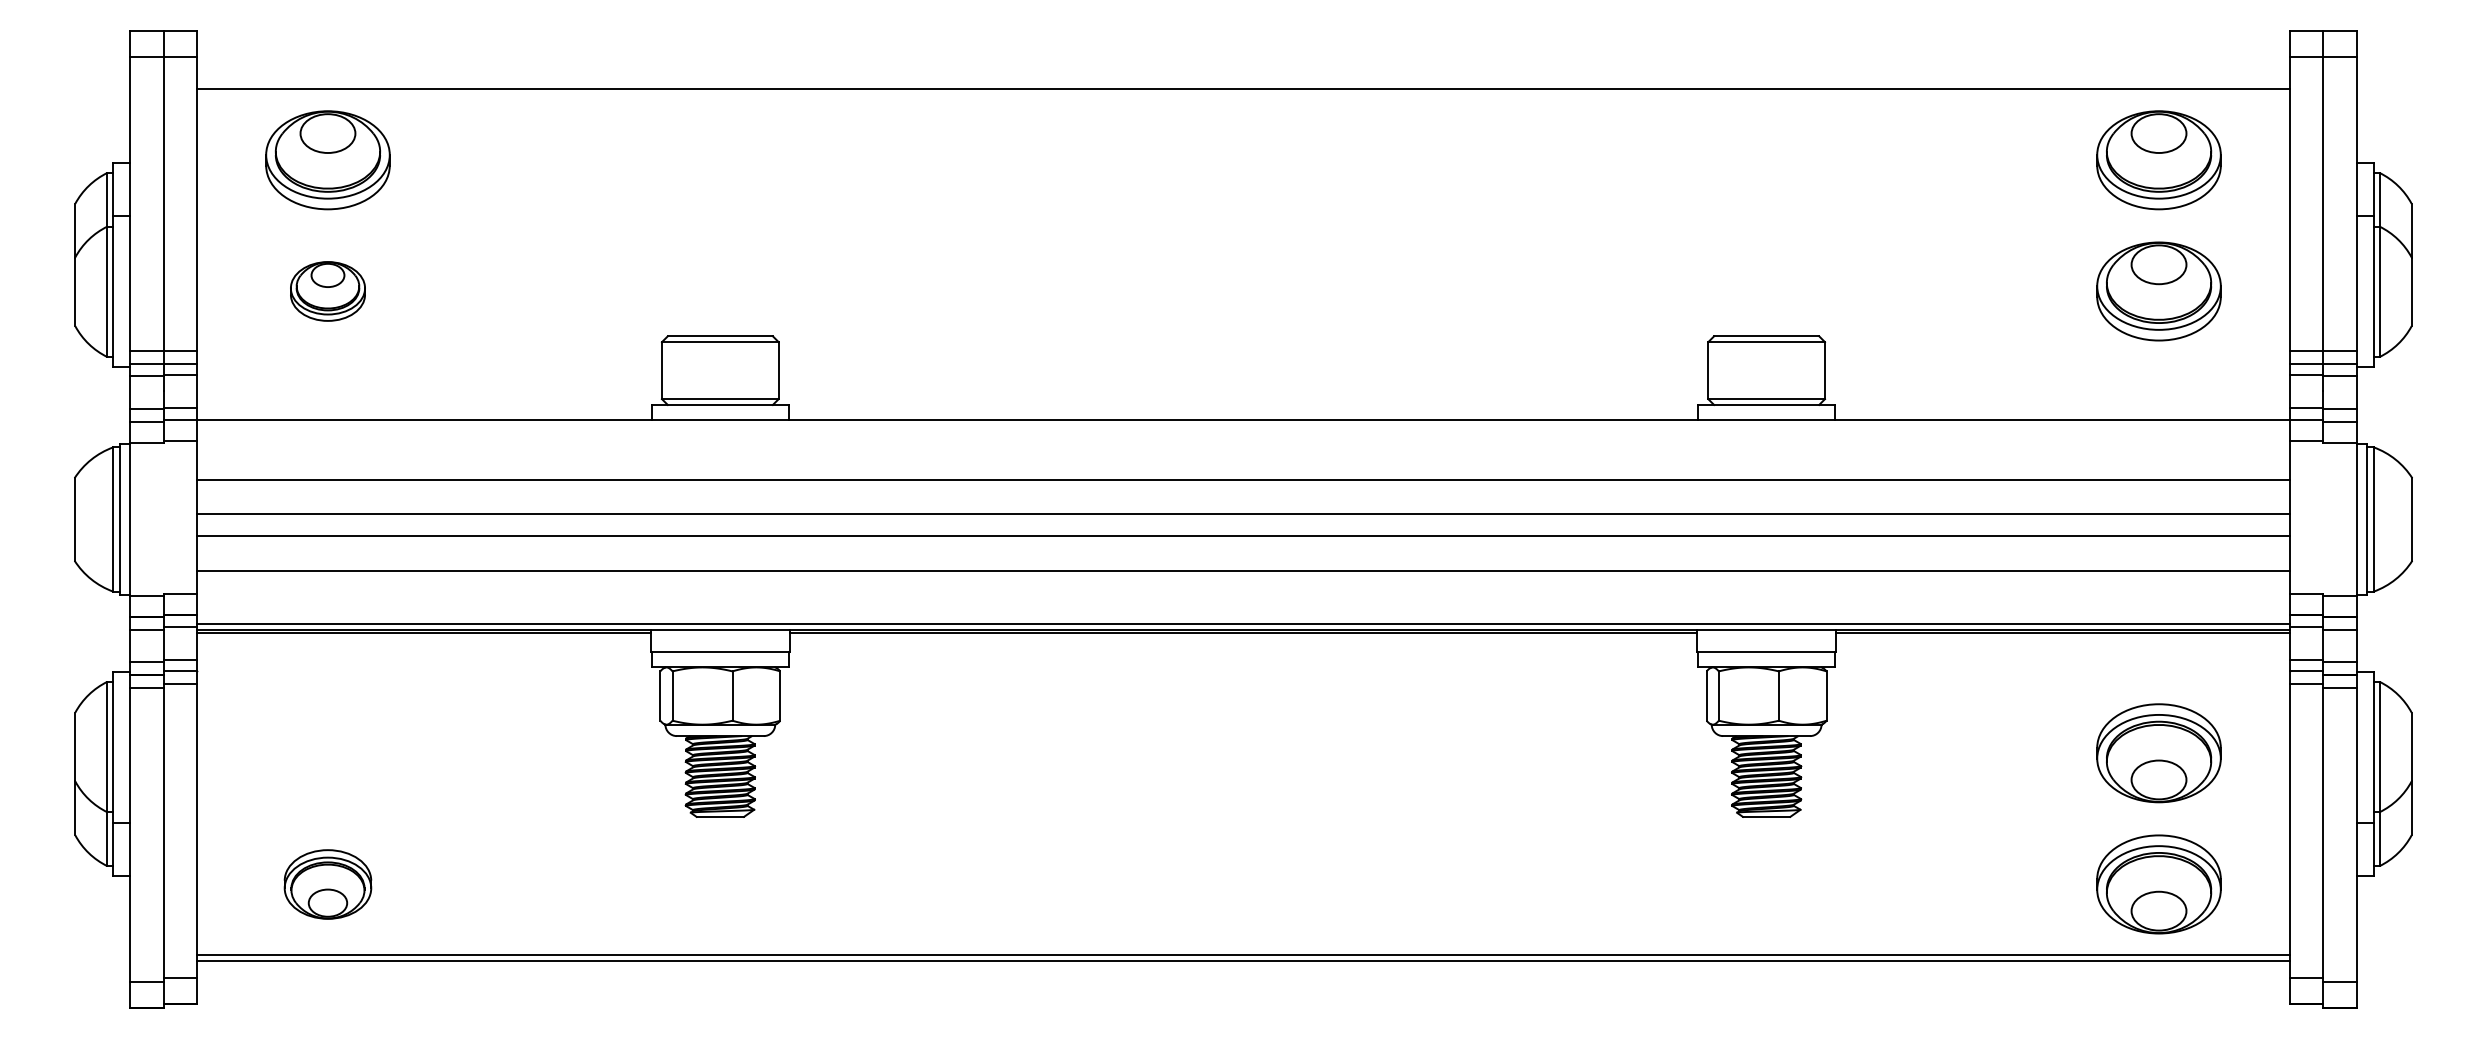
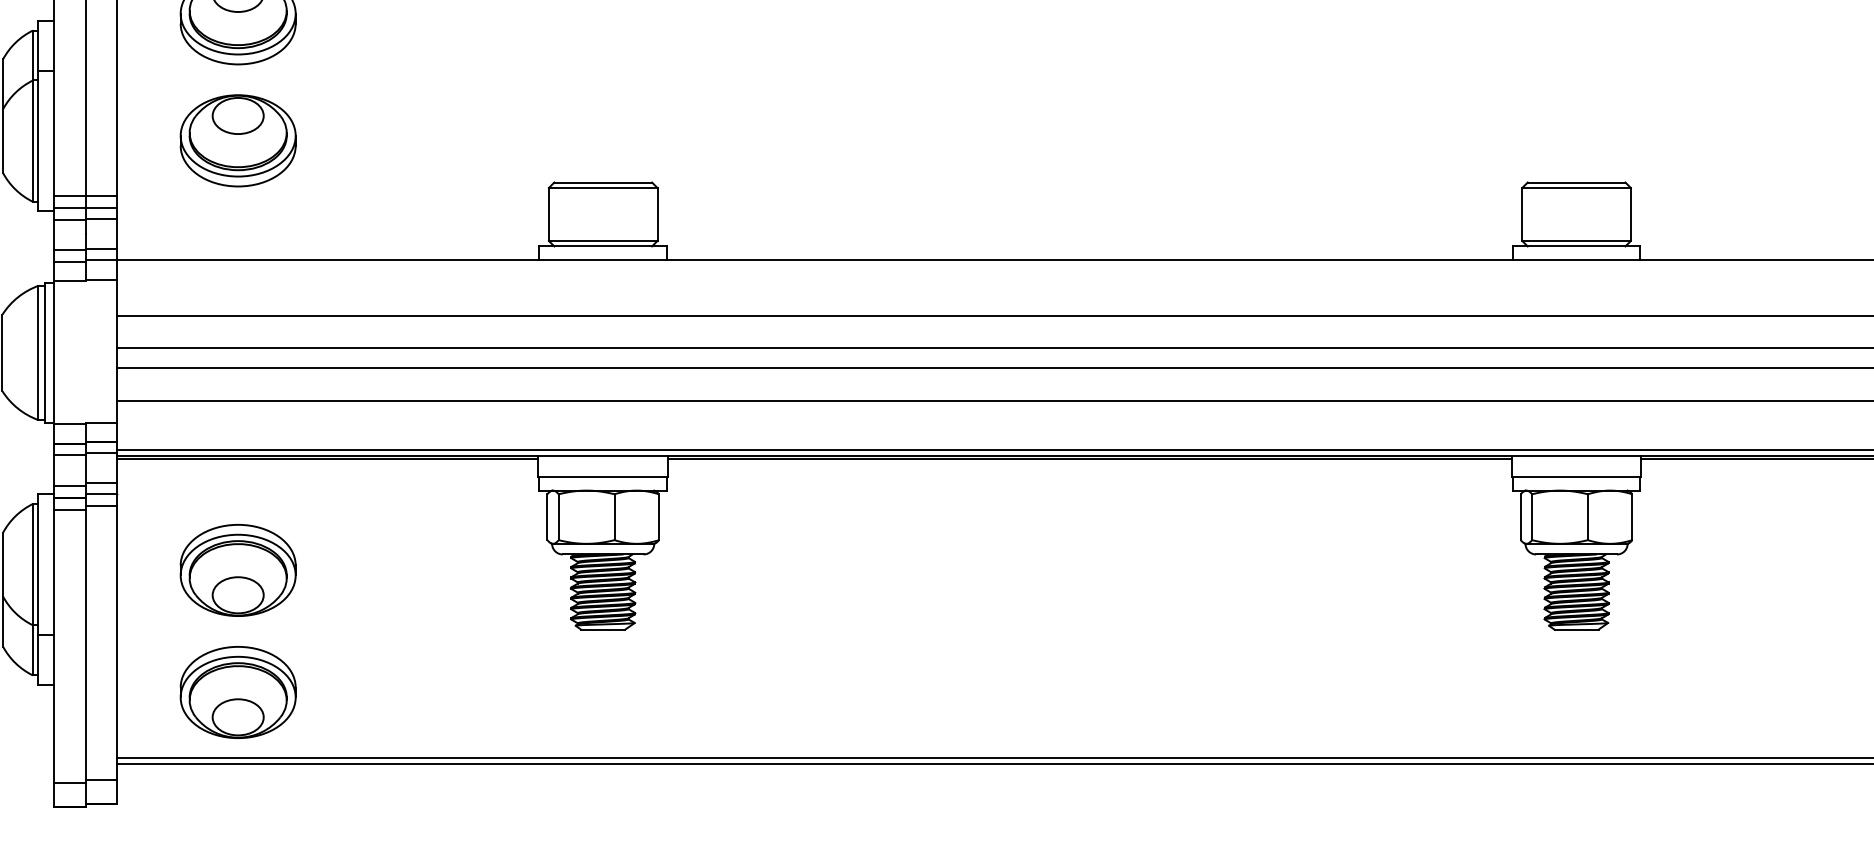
part: (327, 291) -> (237, 140), size x1.67
part: (327, 753) -> (237, 570), added
part: (327, 884) -> (237, 692), size x1.43

